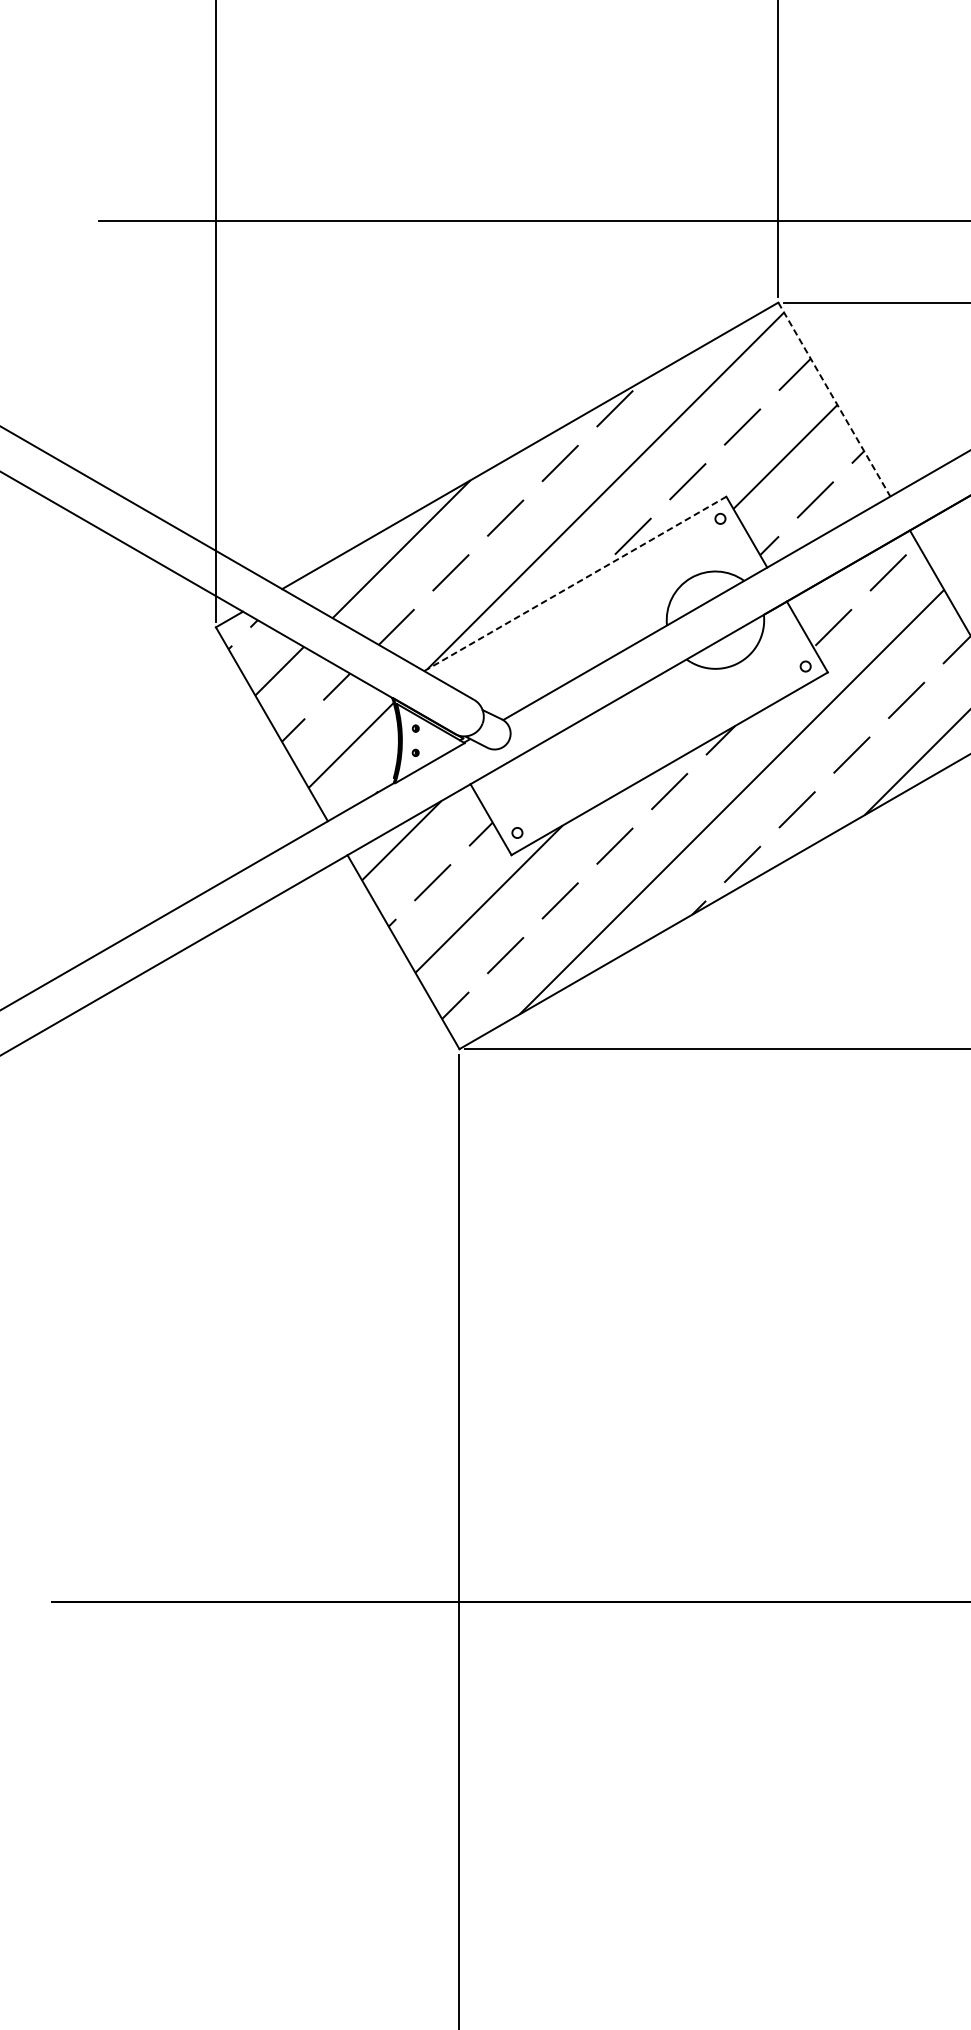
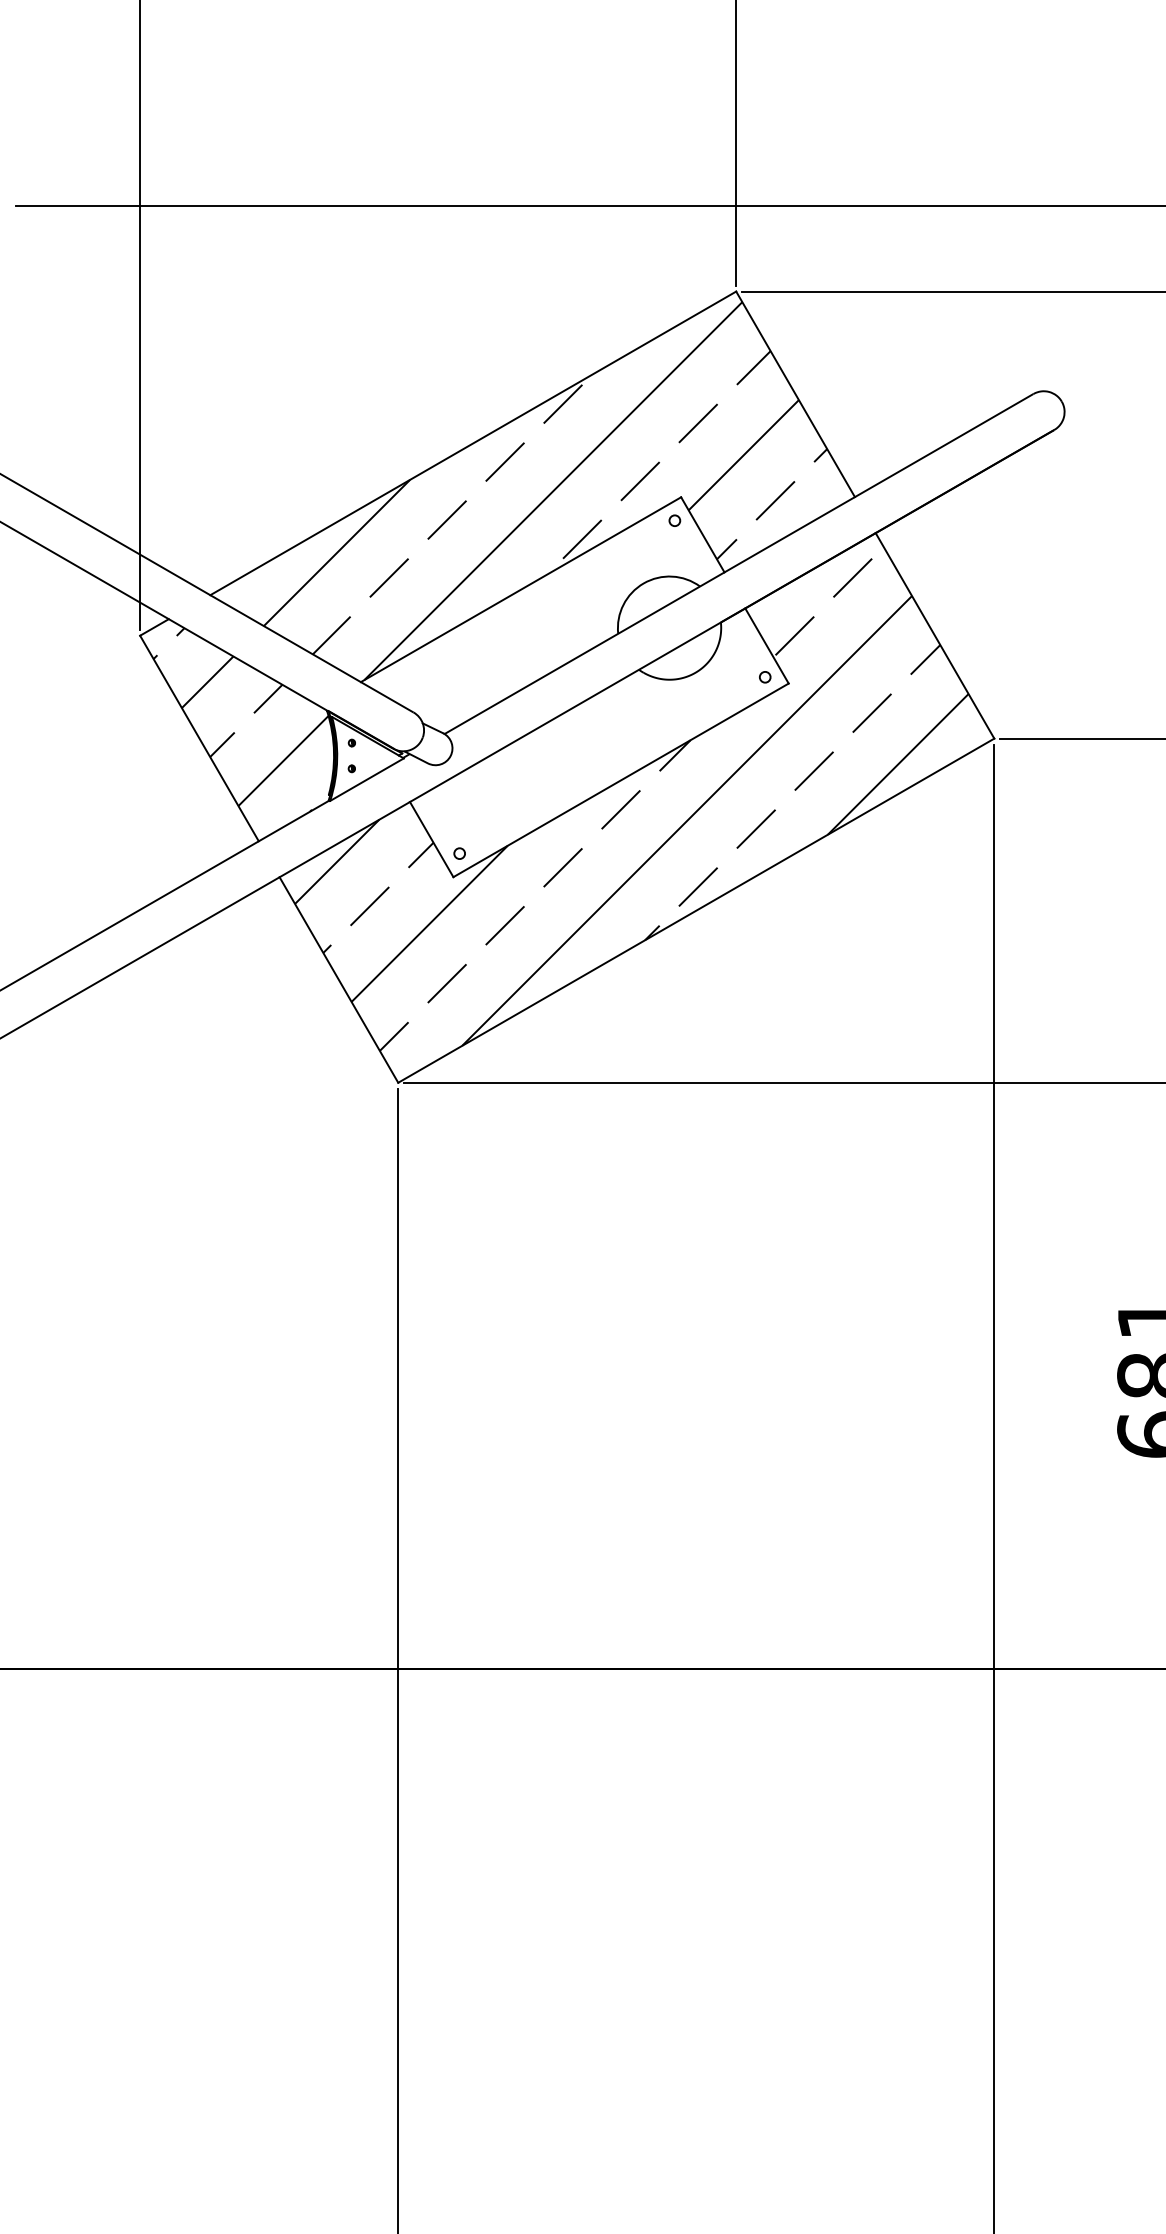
line: (834, 399) -> (795, 394), dashed -> solid
line: (575, 583) -> (521, 589), dashed -> solid

